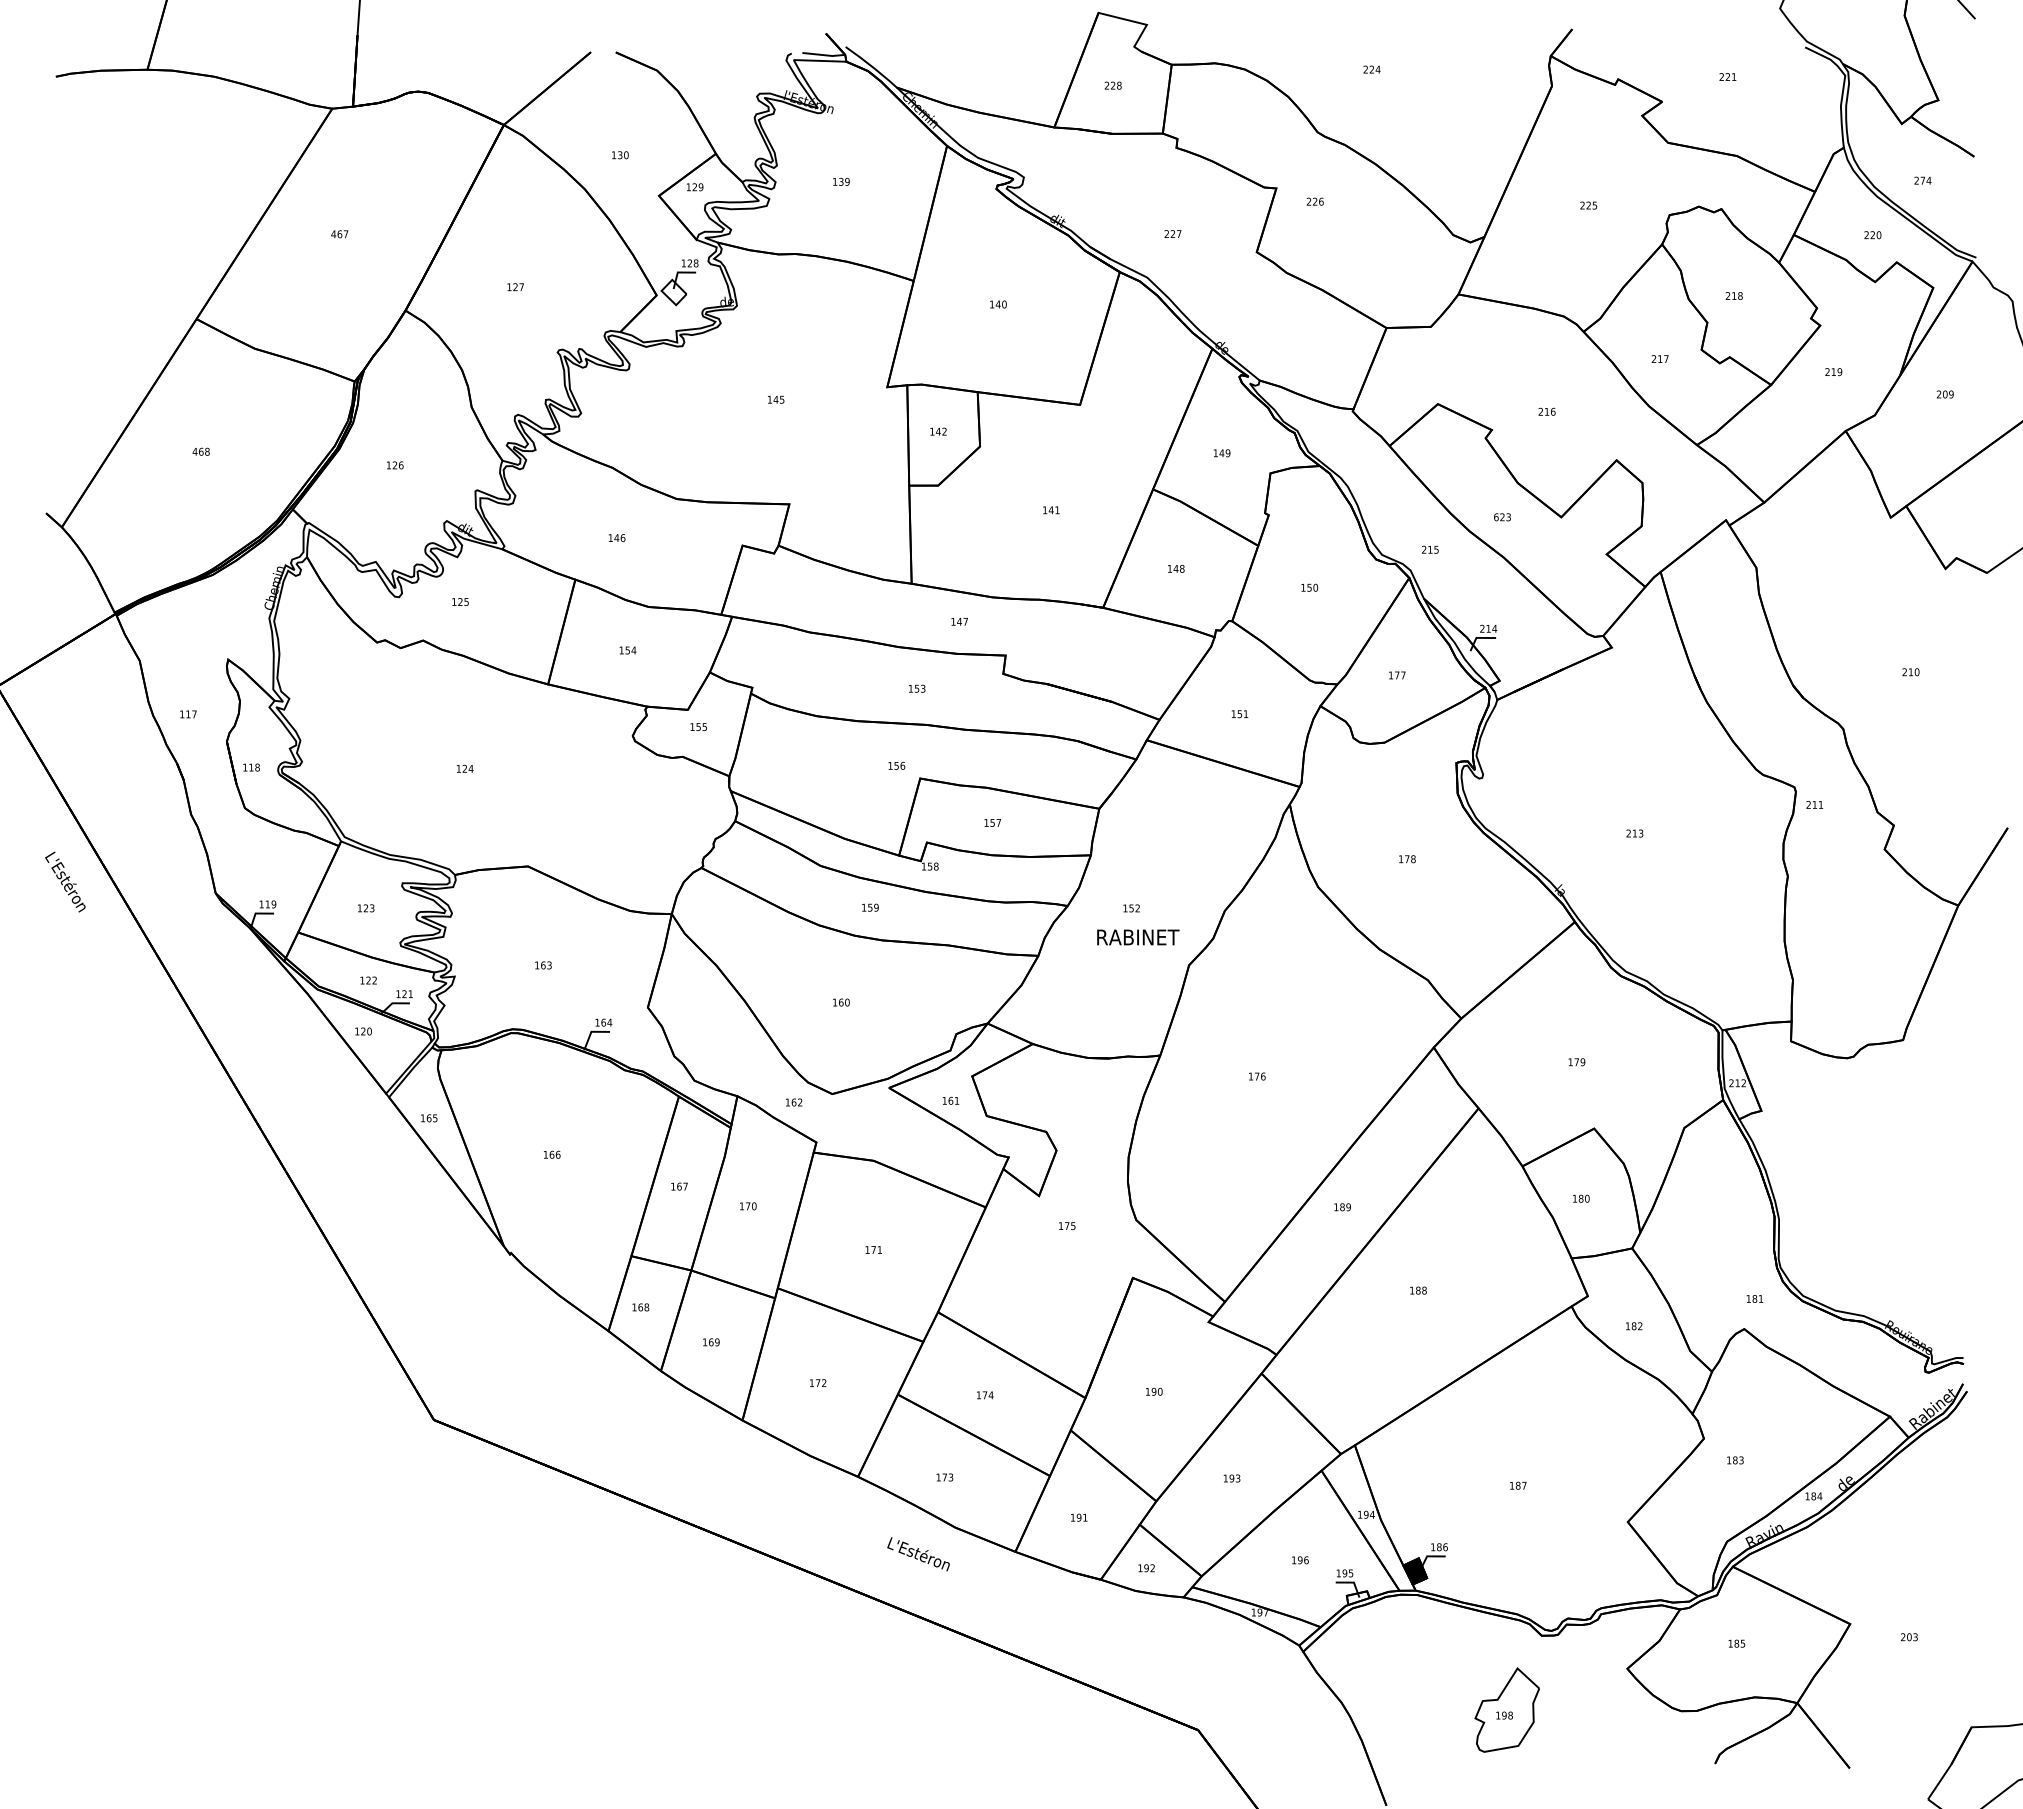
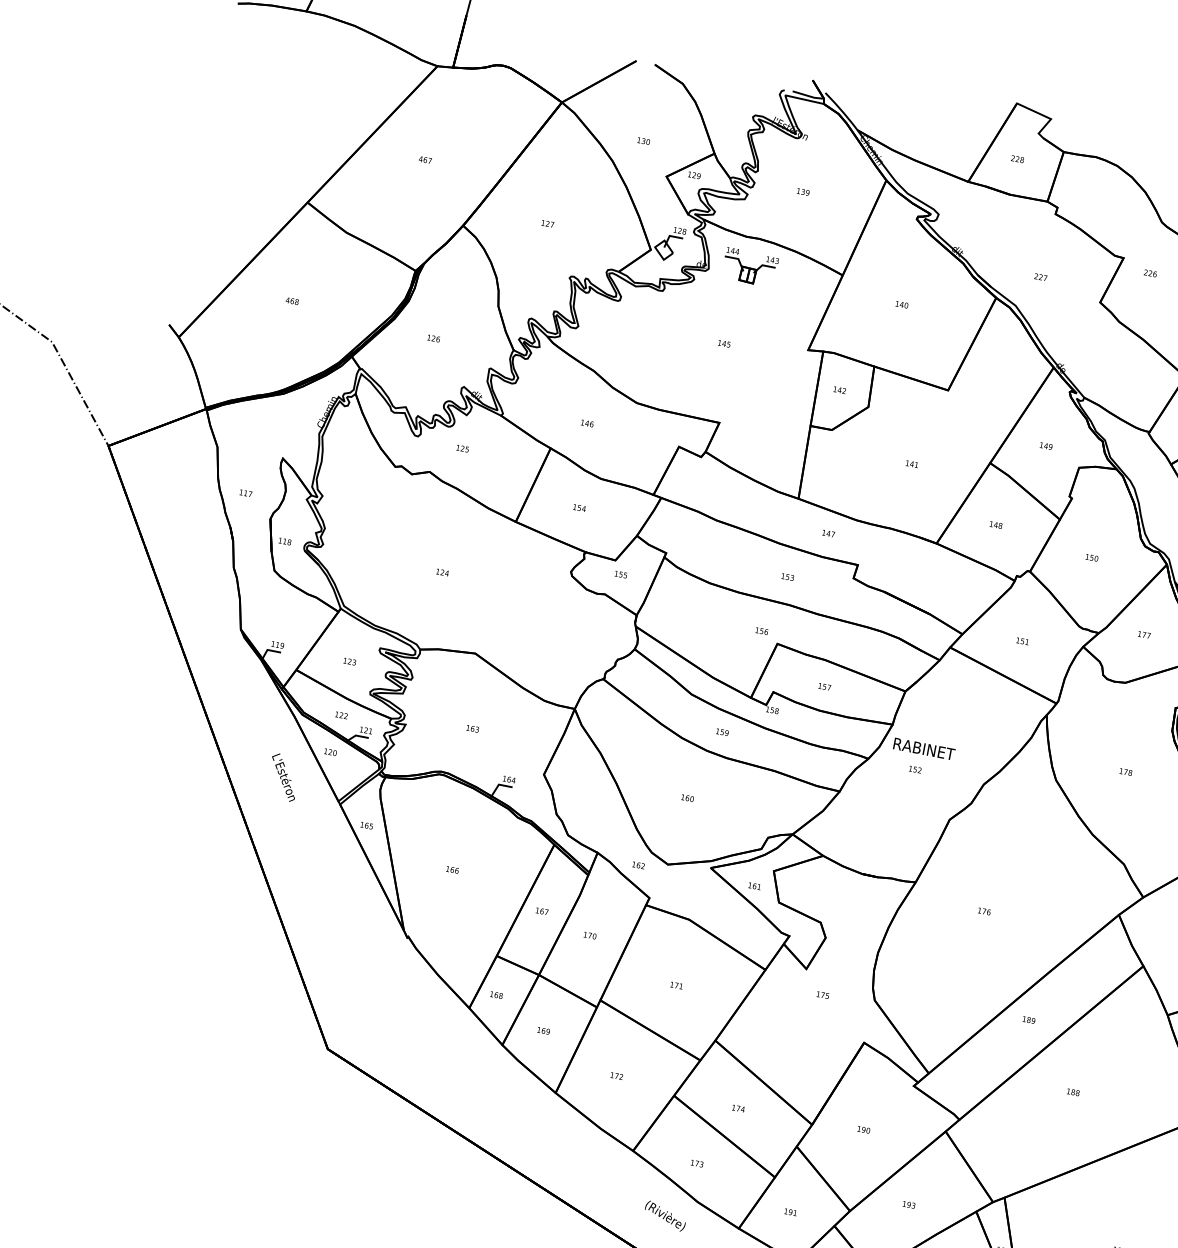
part: (790, 293) -> (749, 267), added
text: (65, 881) -> (283, 777), moved
text: (1138, 937) -> (924, 749), moved
text: (918, 1554) -> (666, 1216), L'Estéron -> (Rivière)

